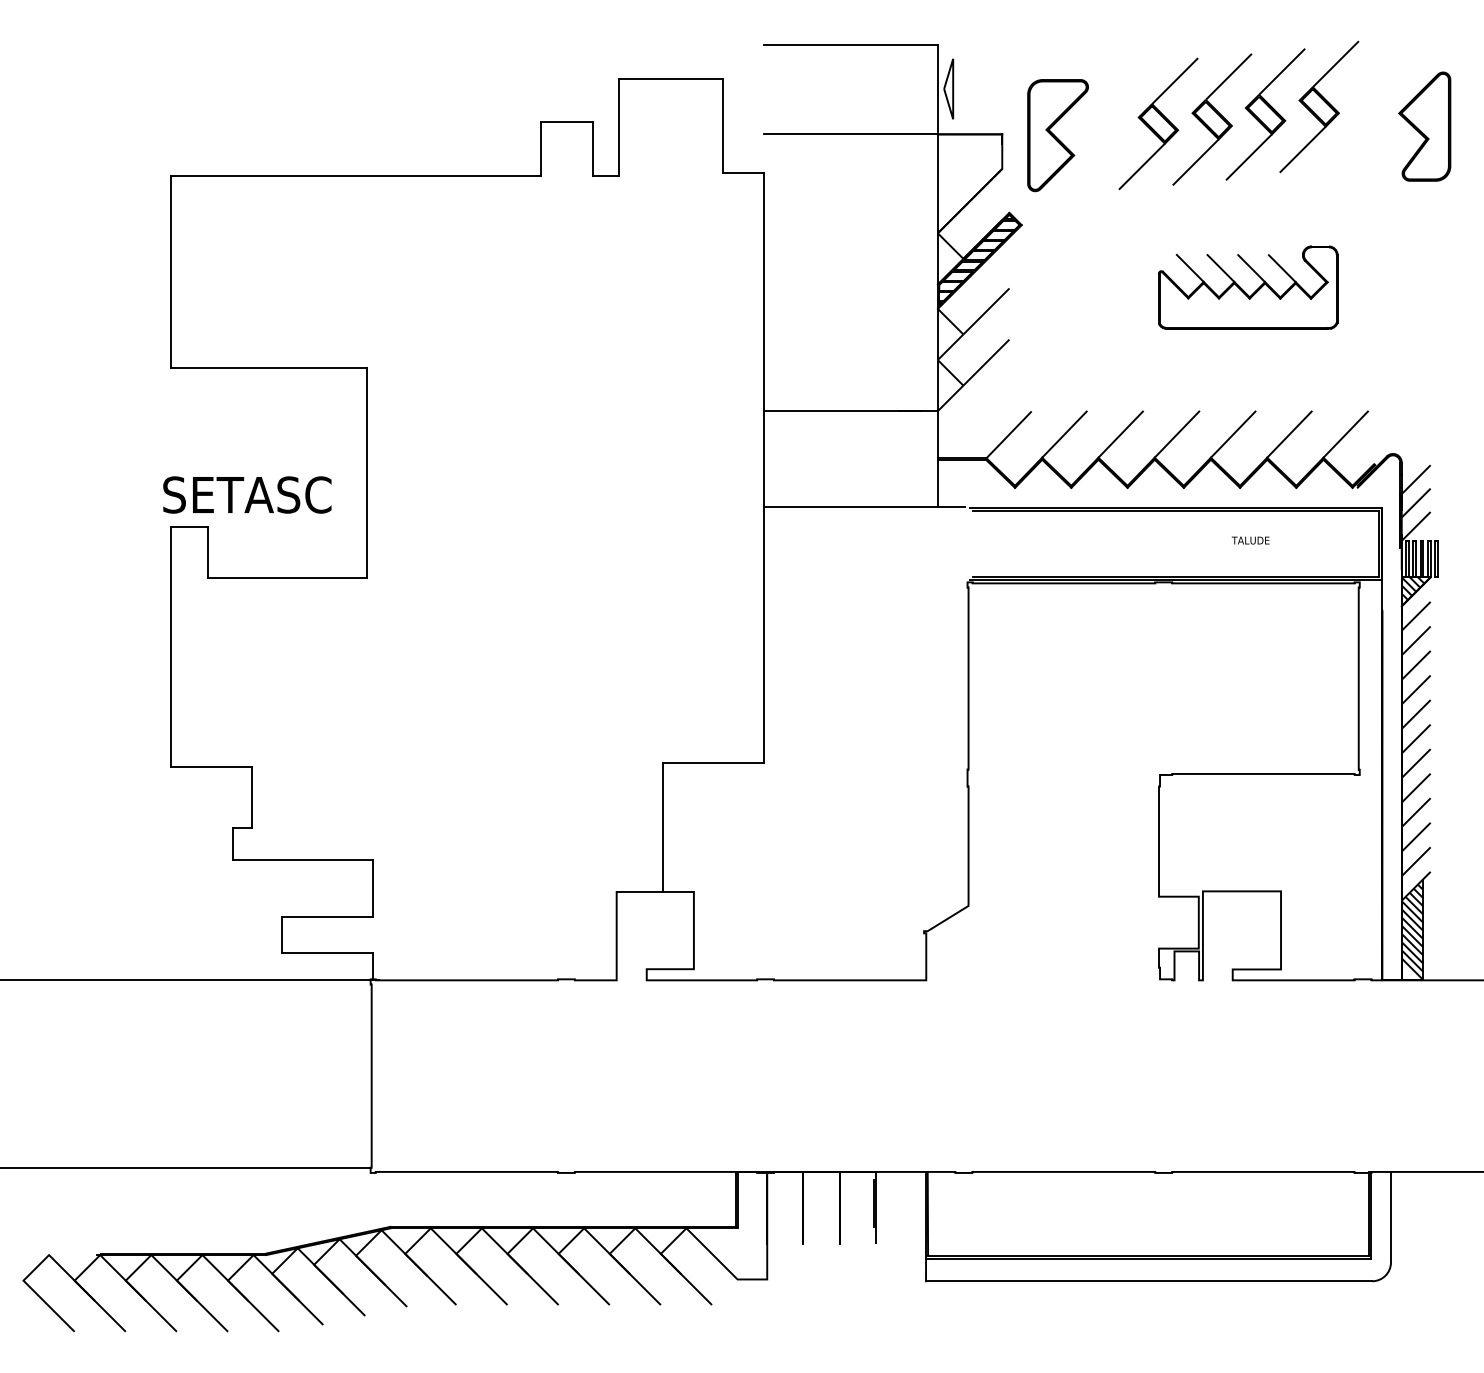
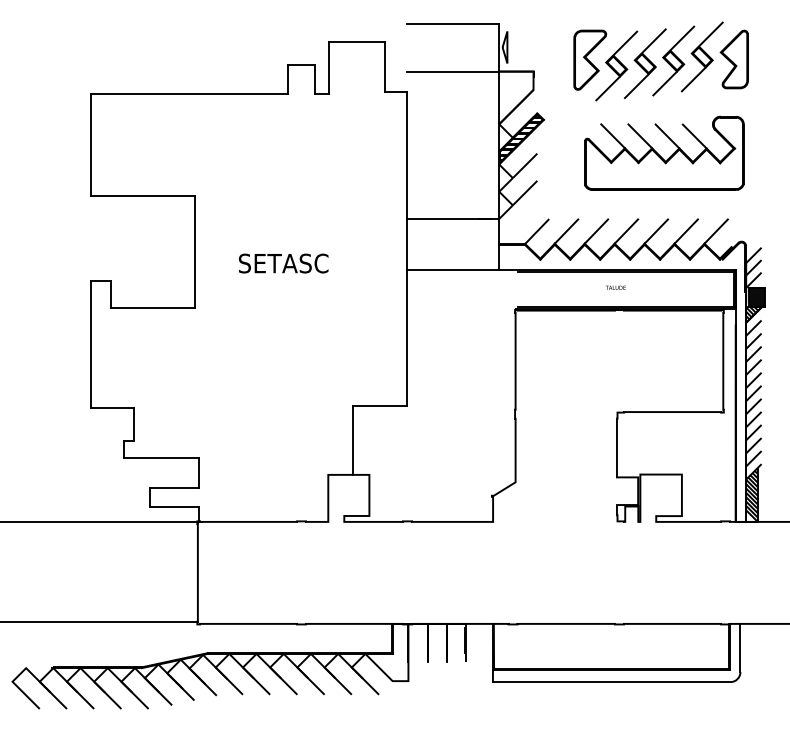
part: (1422, 126) -> (733, 59), moved
part: (1058, 134) -> (590, 59), moved
part: (1248, 286) -> (664, 152), size x1.67
text: (246, 494) -> (283, 263), moved
text: (1250, 539) -> (615, 287), moved

